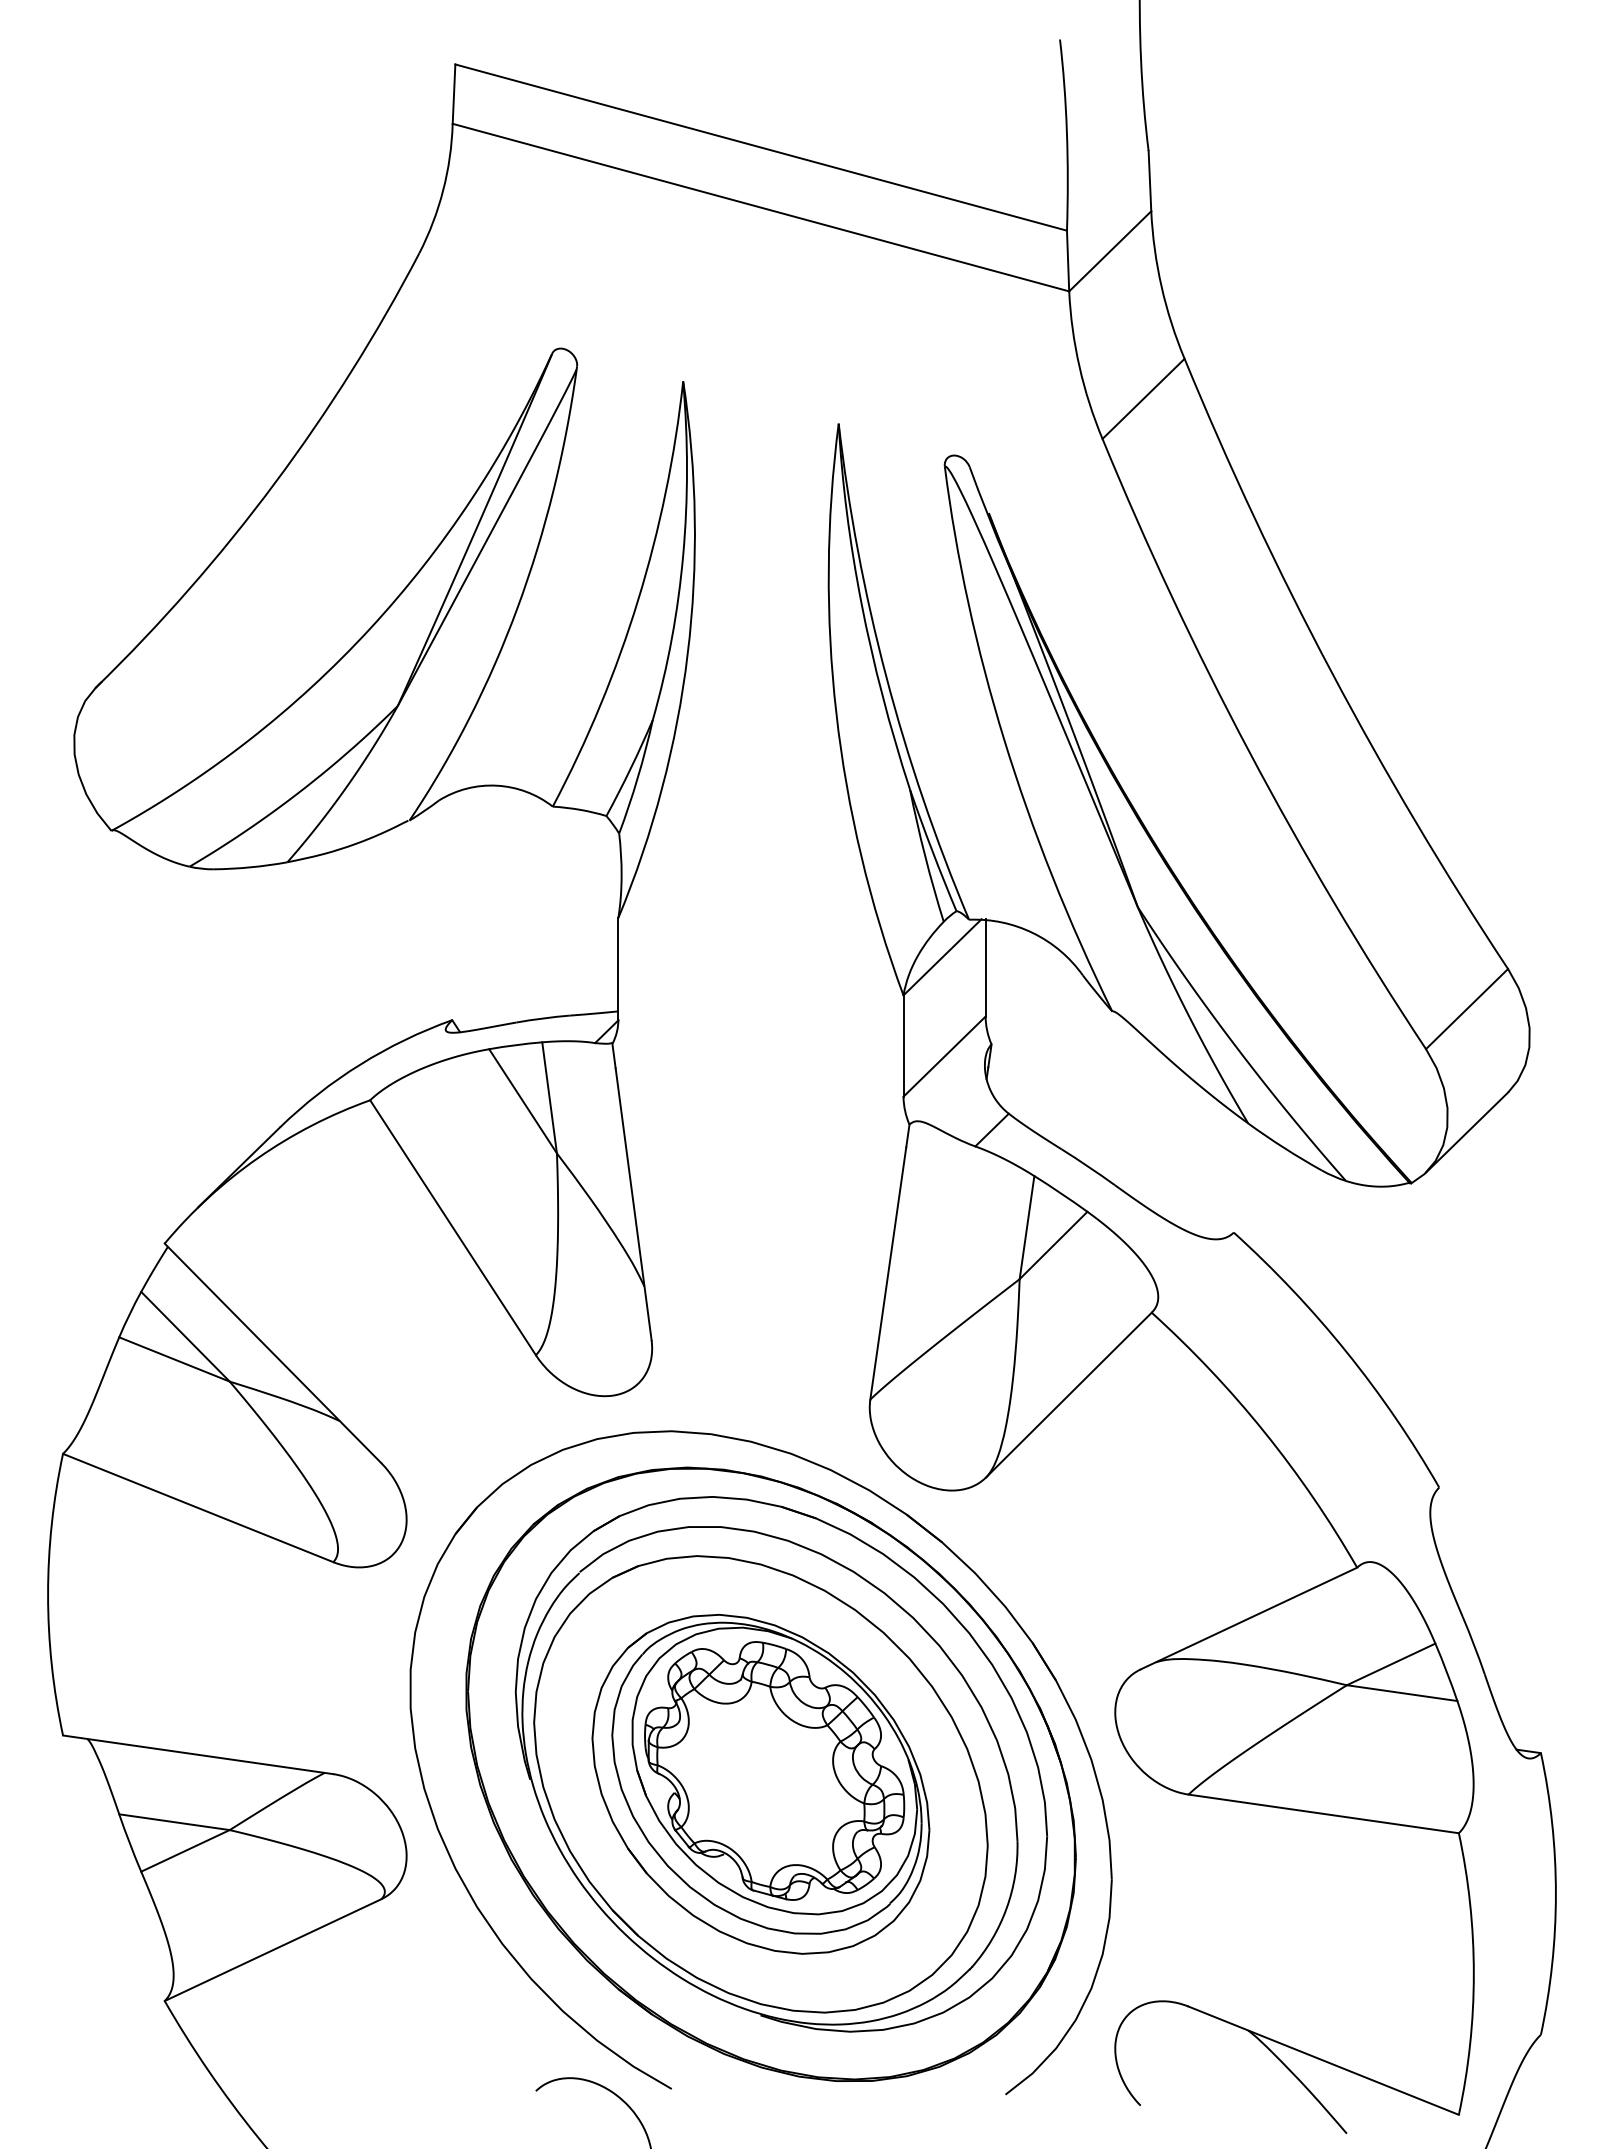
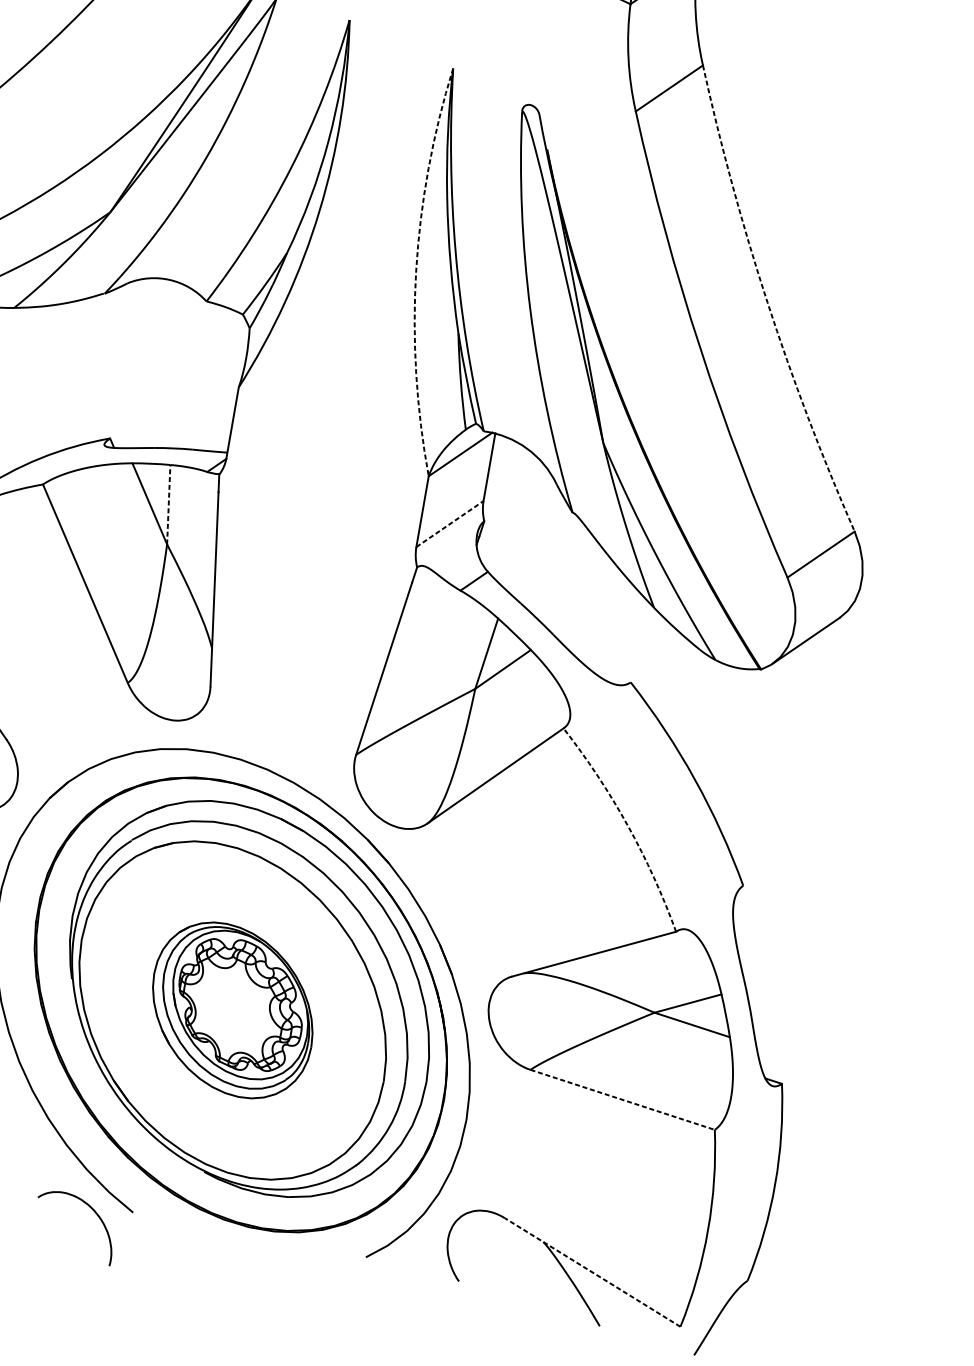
arc: (1331, 671) -> (767, 302), solid -> dashed
arc: (836, 713) -> (416, 270), solid -> dashed
line: (944, 1056) -> (449, 523), solid -> dashed
line: (549, 1097) -> (168, 504), solid -> dashed
arc: (1264, 1432) -> (627, 825), solid -> dashed
part: (760, 1783) -> (232, 1009), size x0.7
line: (1323, 1813) -> (622, 1099), solid -> dashed
line: (1323, 2060) -> (592, 1272), solid -> dashed

